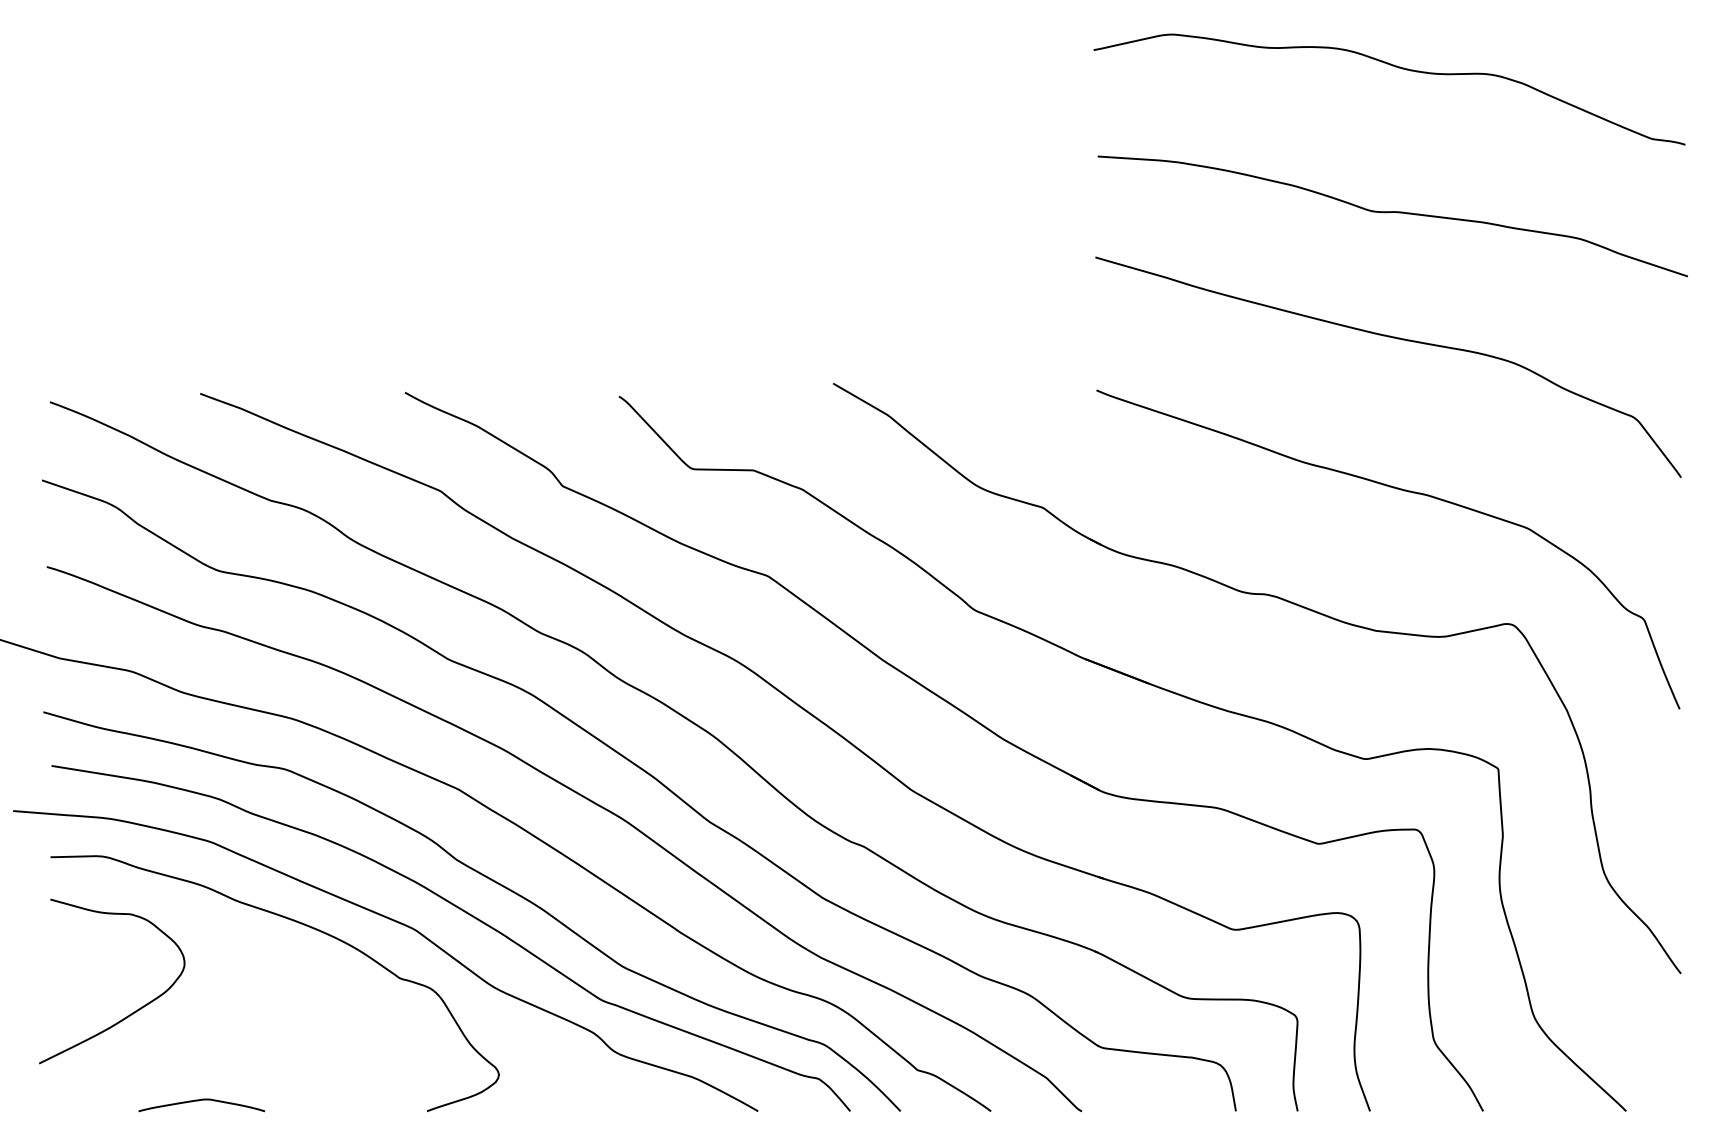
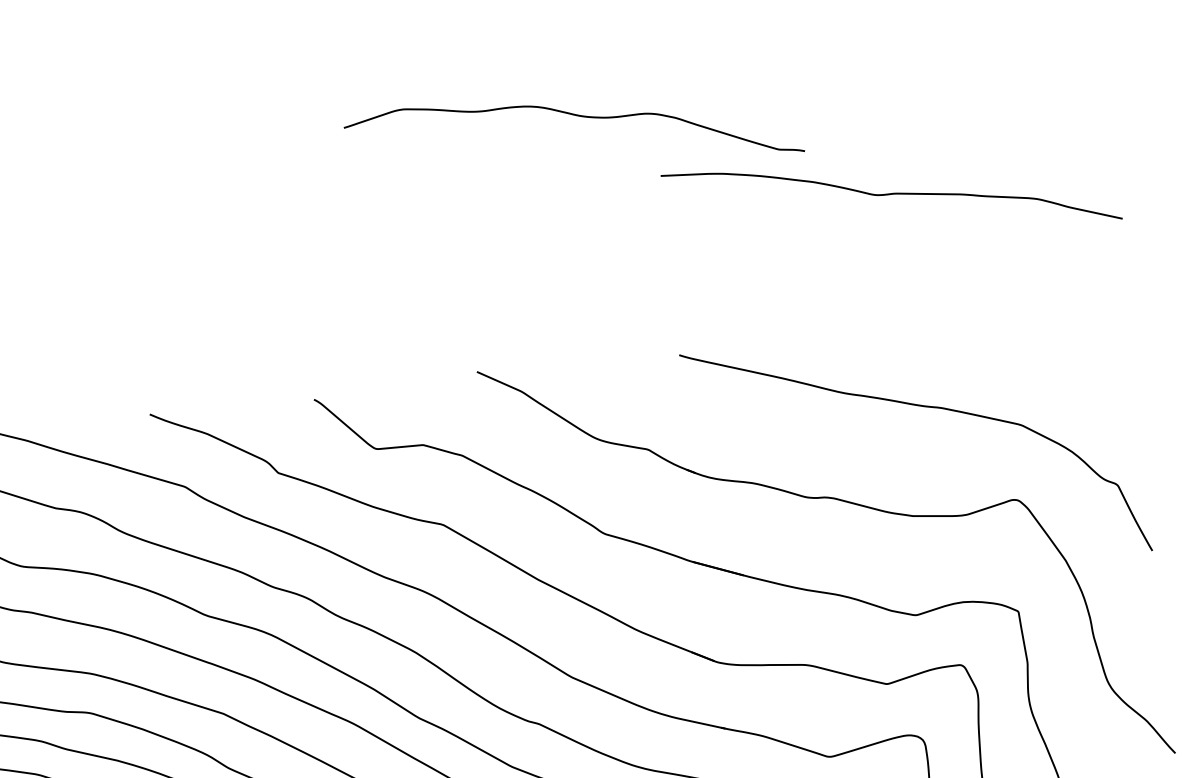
curve: (1395, 67) -> (576, 116), moved
curve: (1392, 338) -> (901, 290), removed

